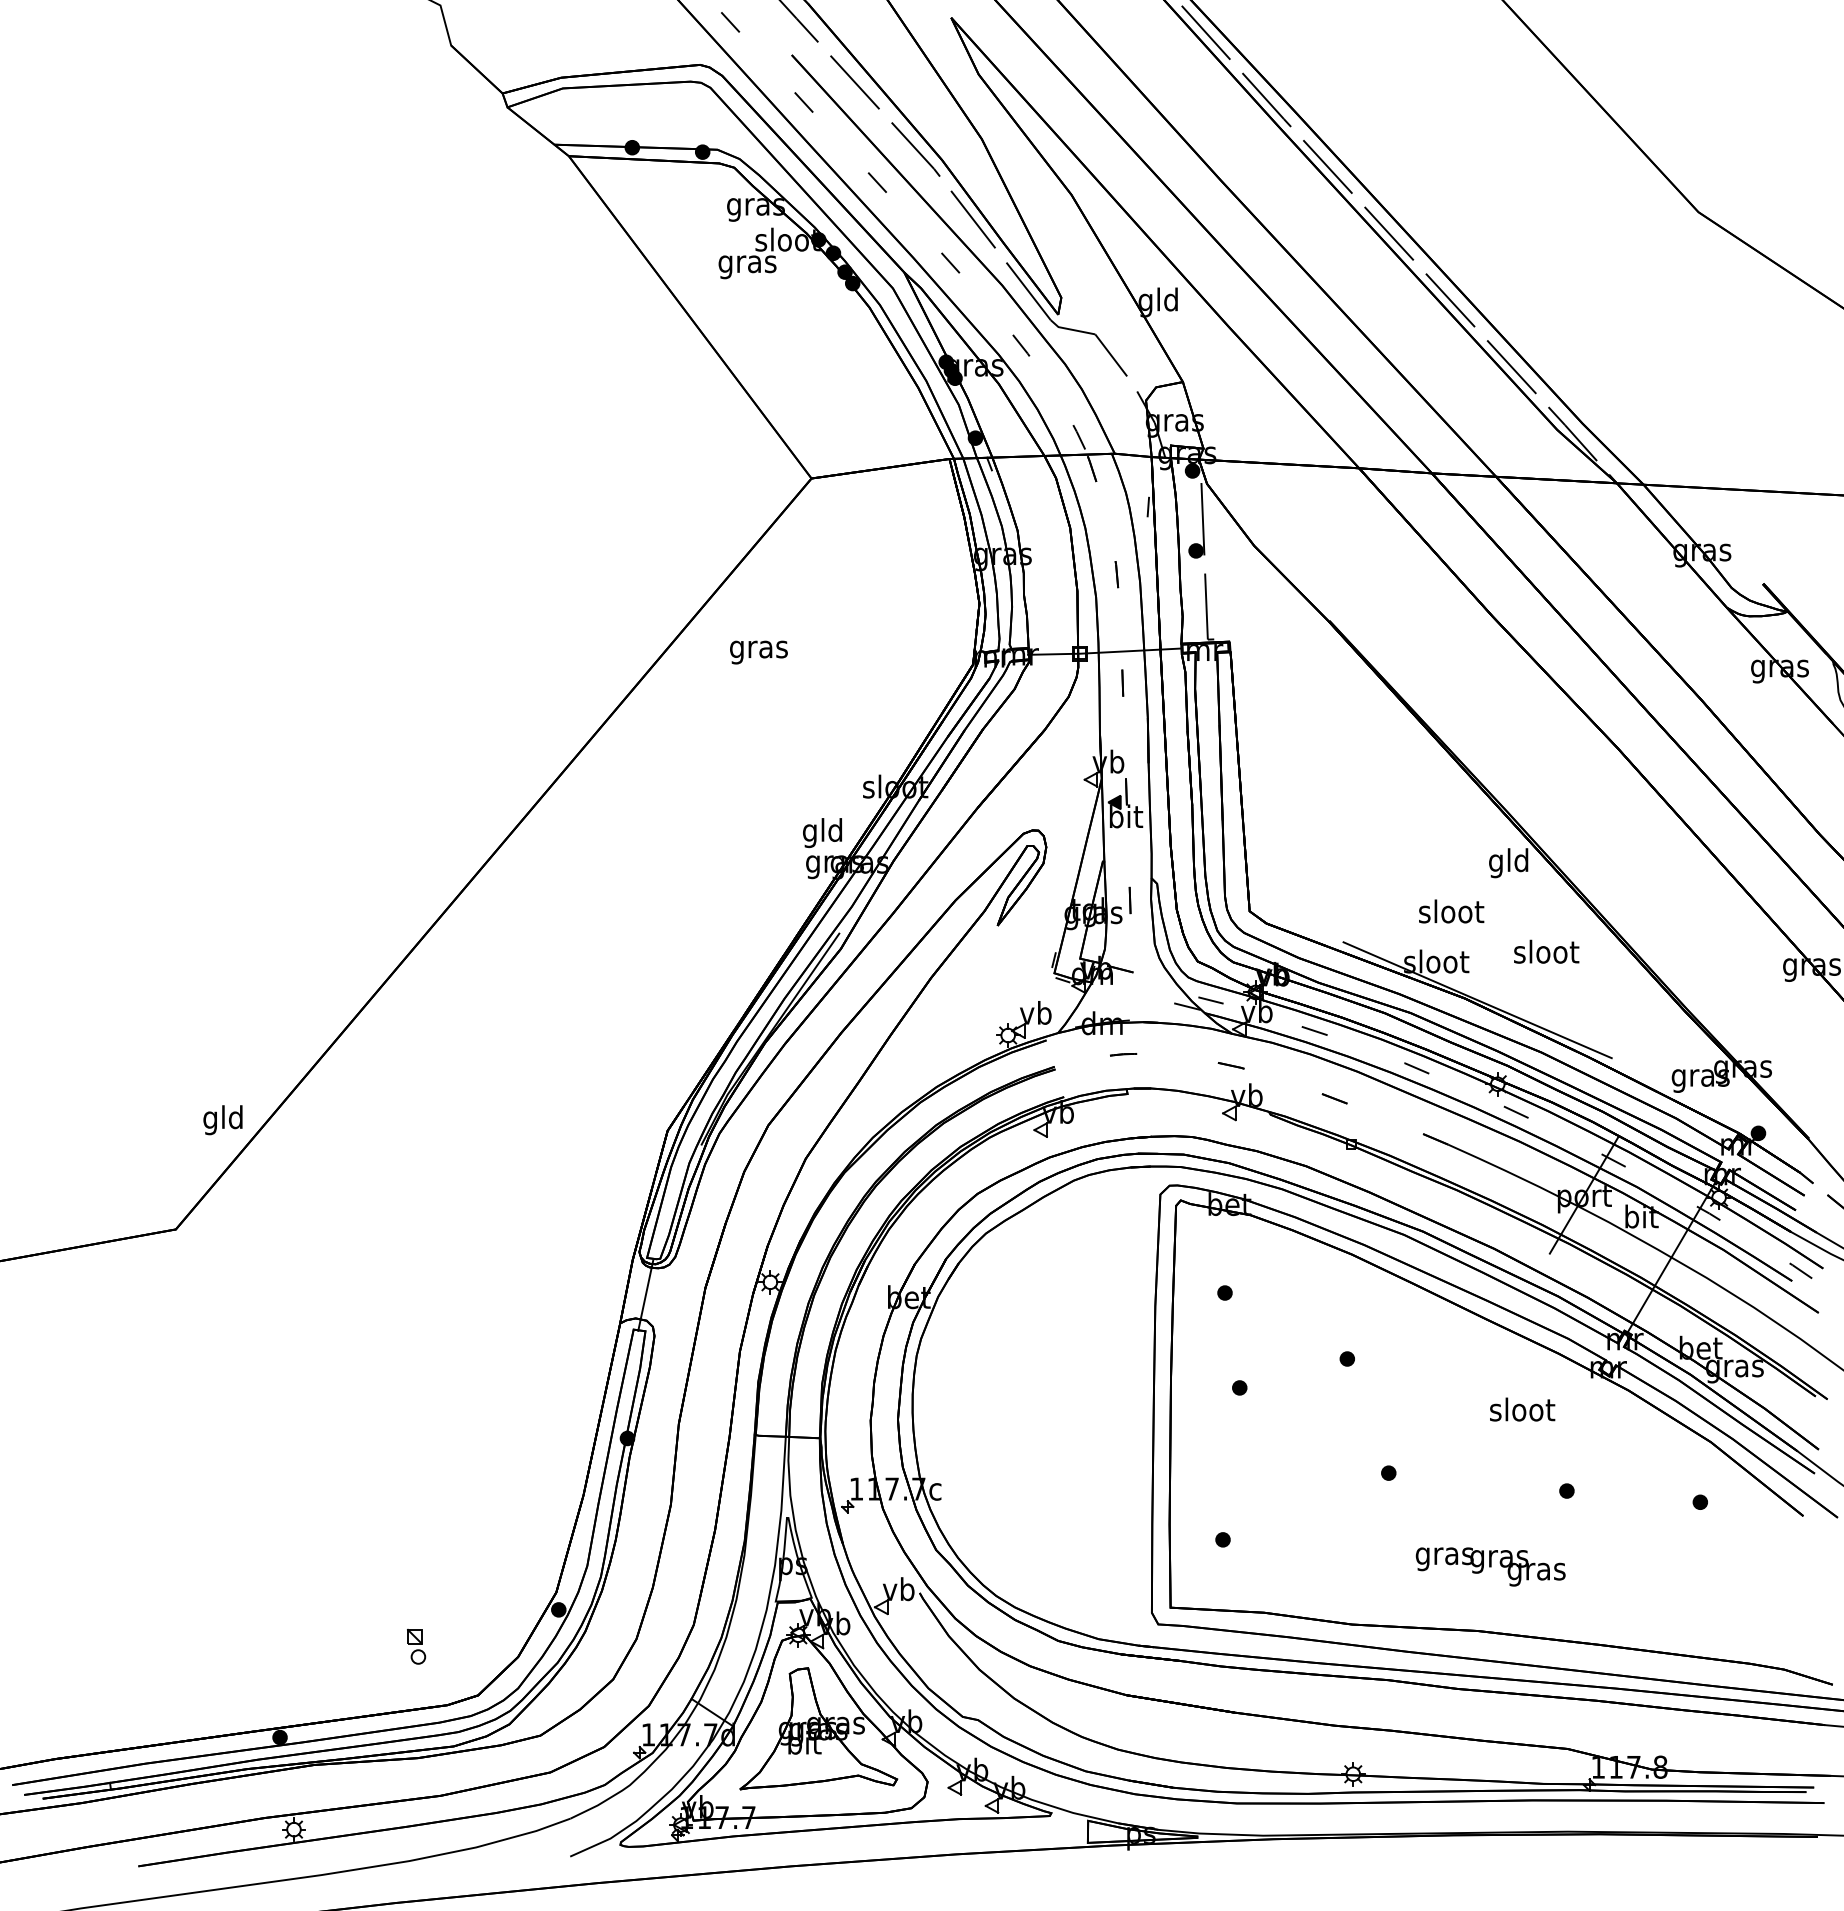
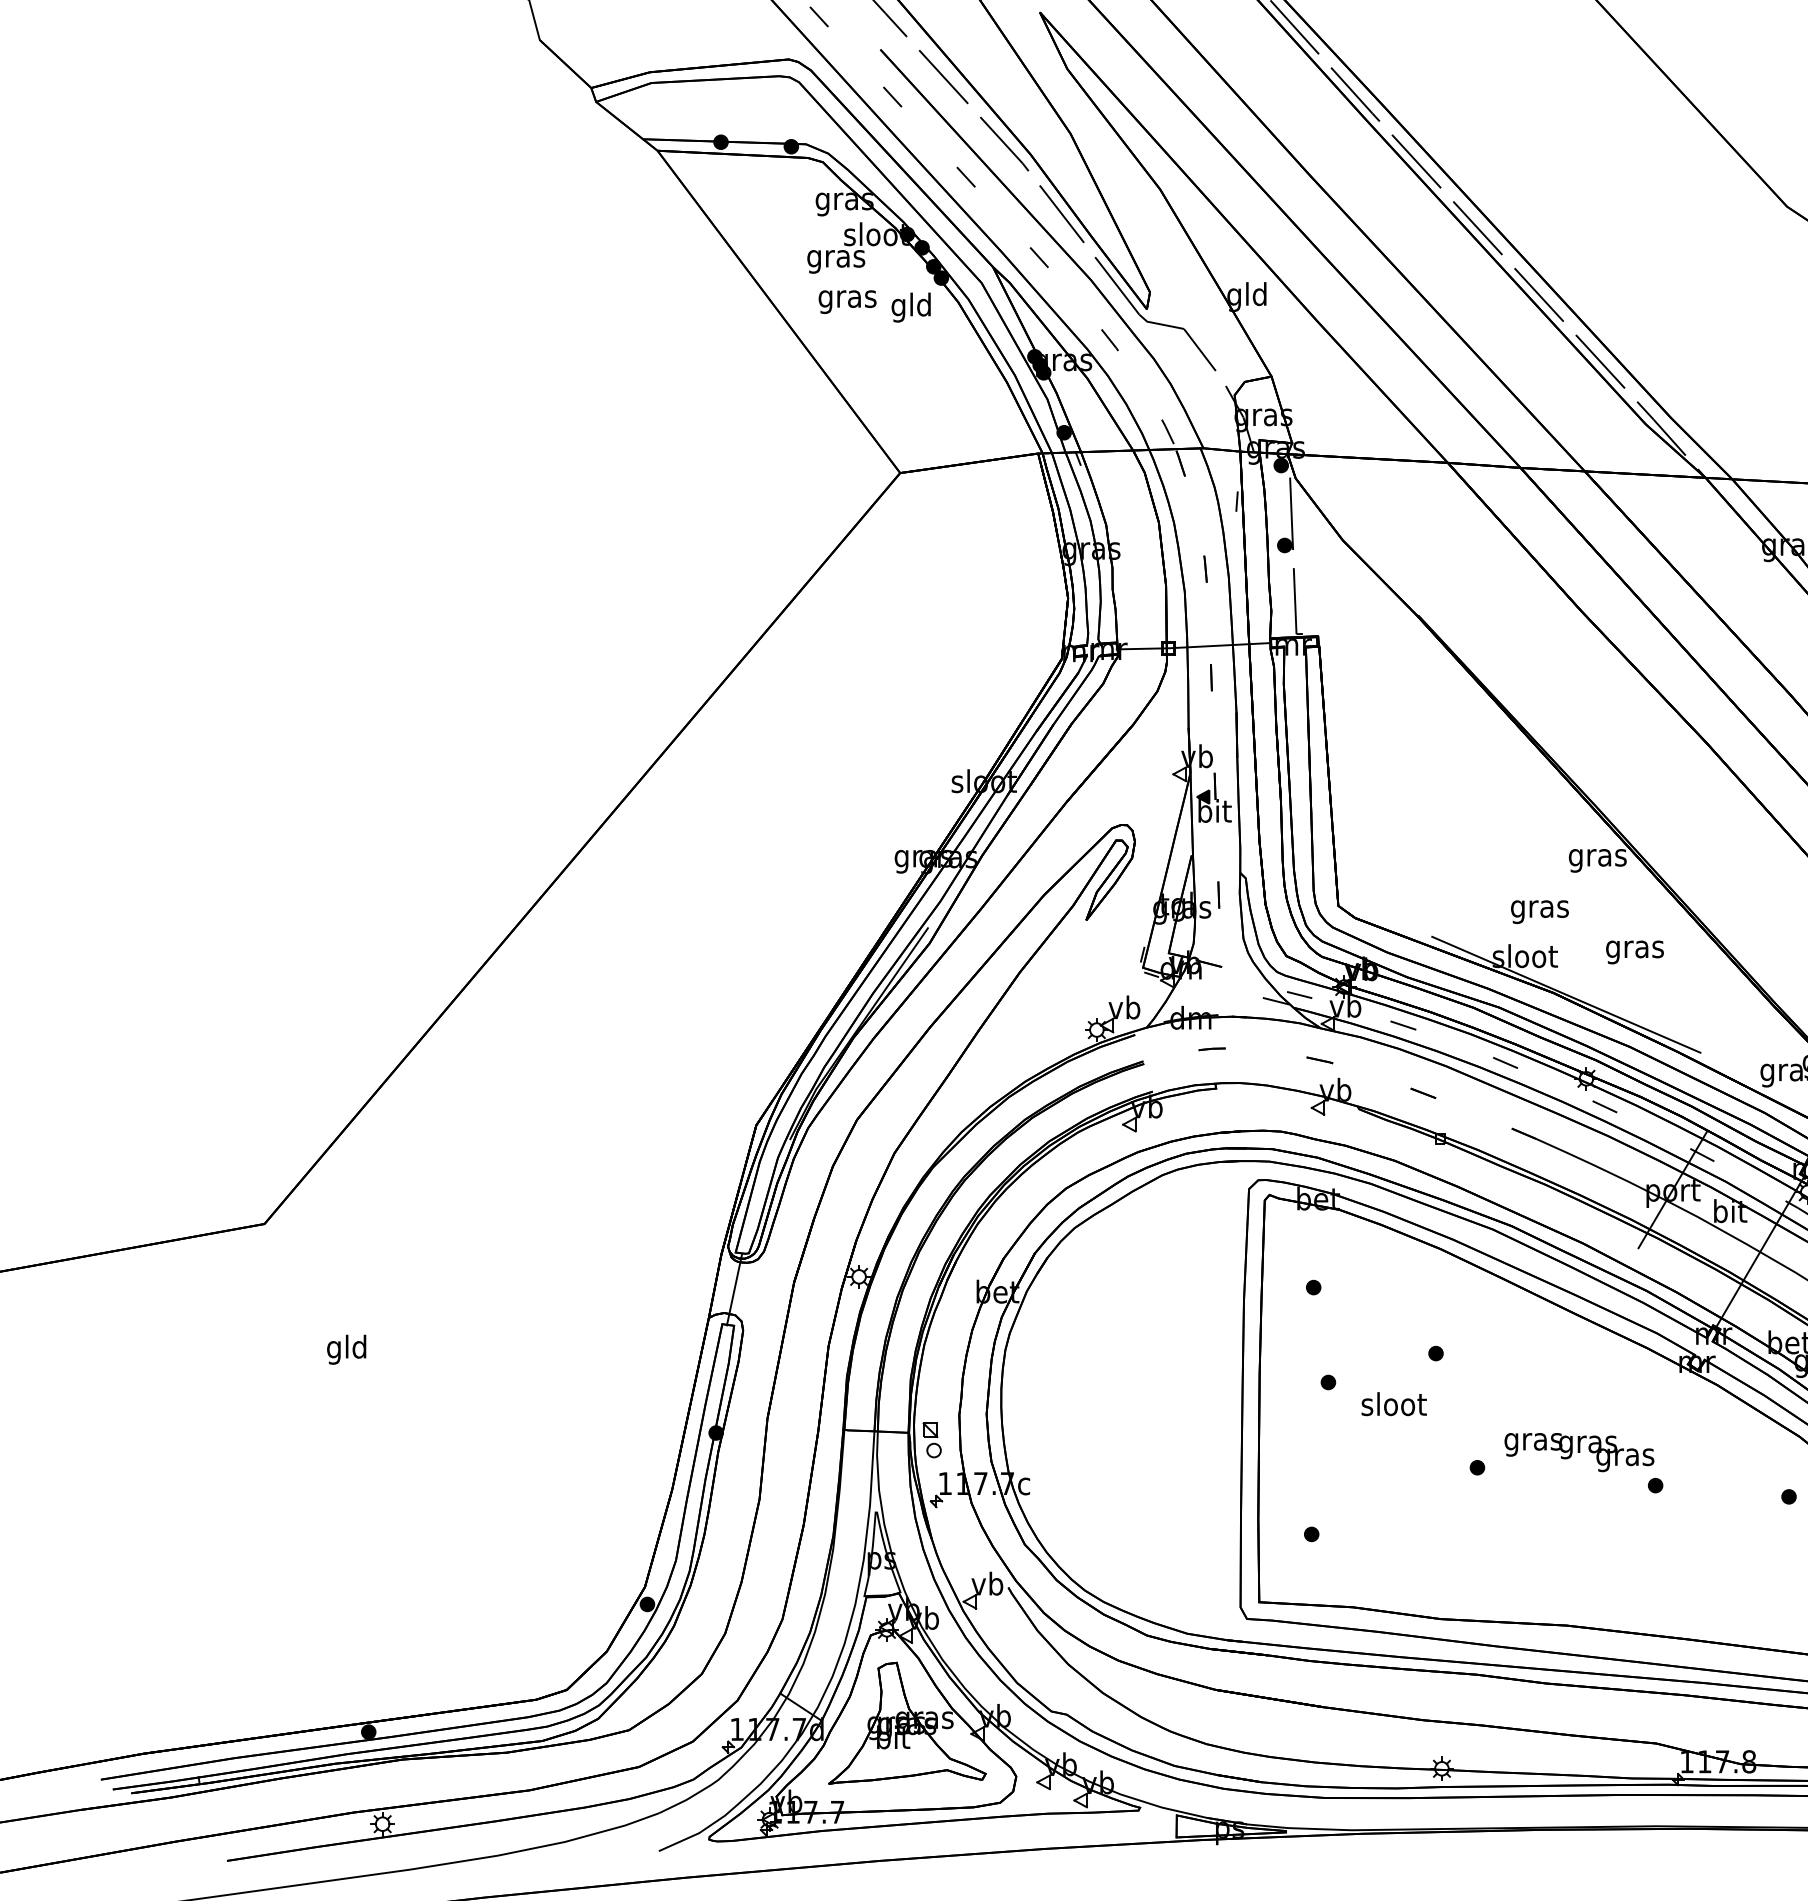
text: (758, 652) -> (847, 302), moved
text: (822, 833) -> (911, 308), moved
text: (1509, 863) -> (1598, 858), gld -> gras
text: (1451, 914) -> (1540, 909), sloot -> gras
text: (1546, 954) -> (1635, 949), sloot -> gras
text: (222, 1120) -> (346, 1350), moved
text: (1522, 1409) -> (1394, 1404), moved
text: (1490, 1566) -> (1579, 1452), moved
part: (416, 1646) -> (932, 1440), moved

